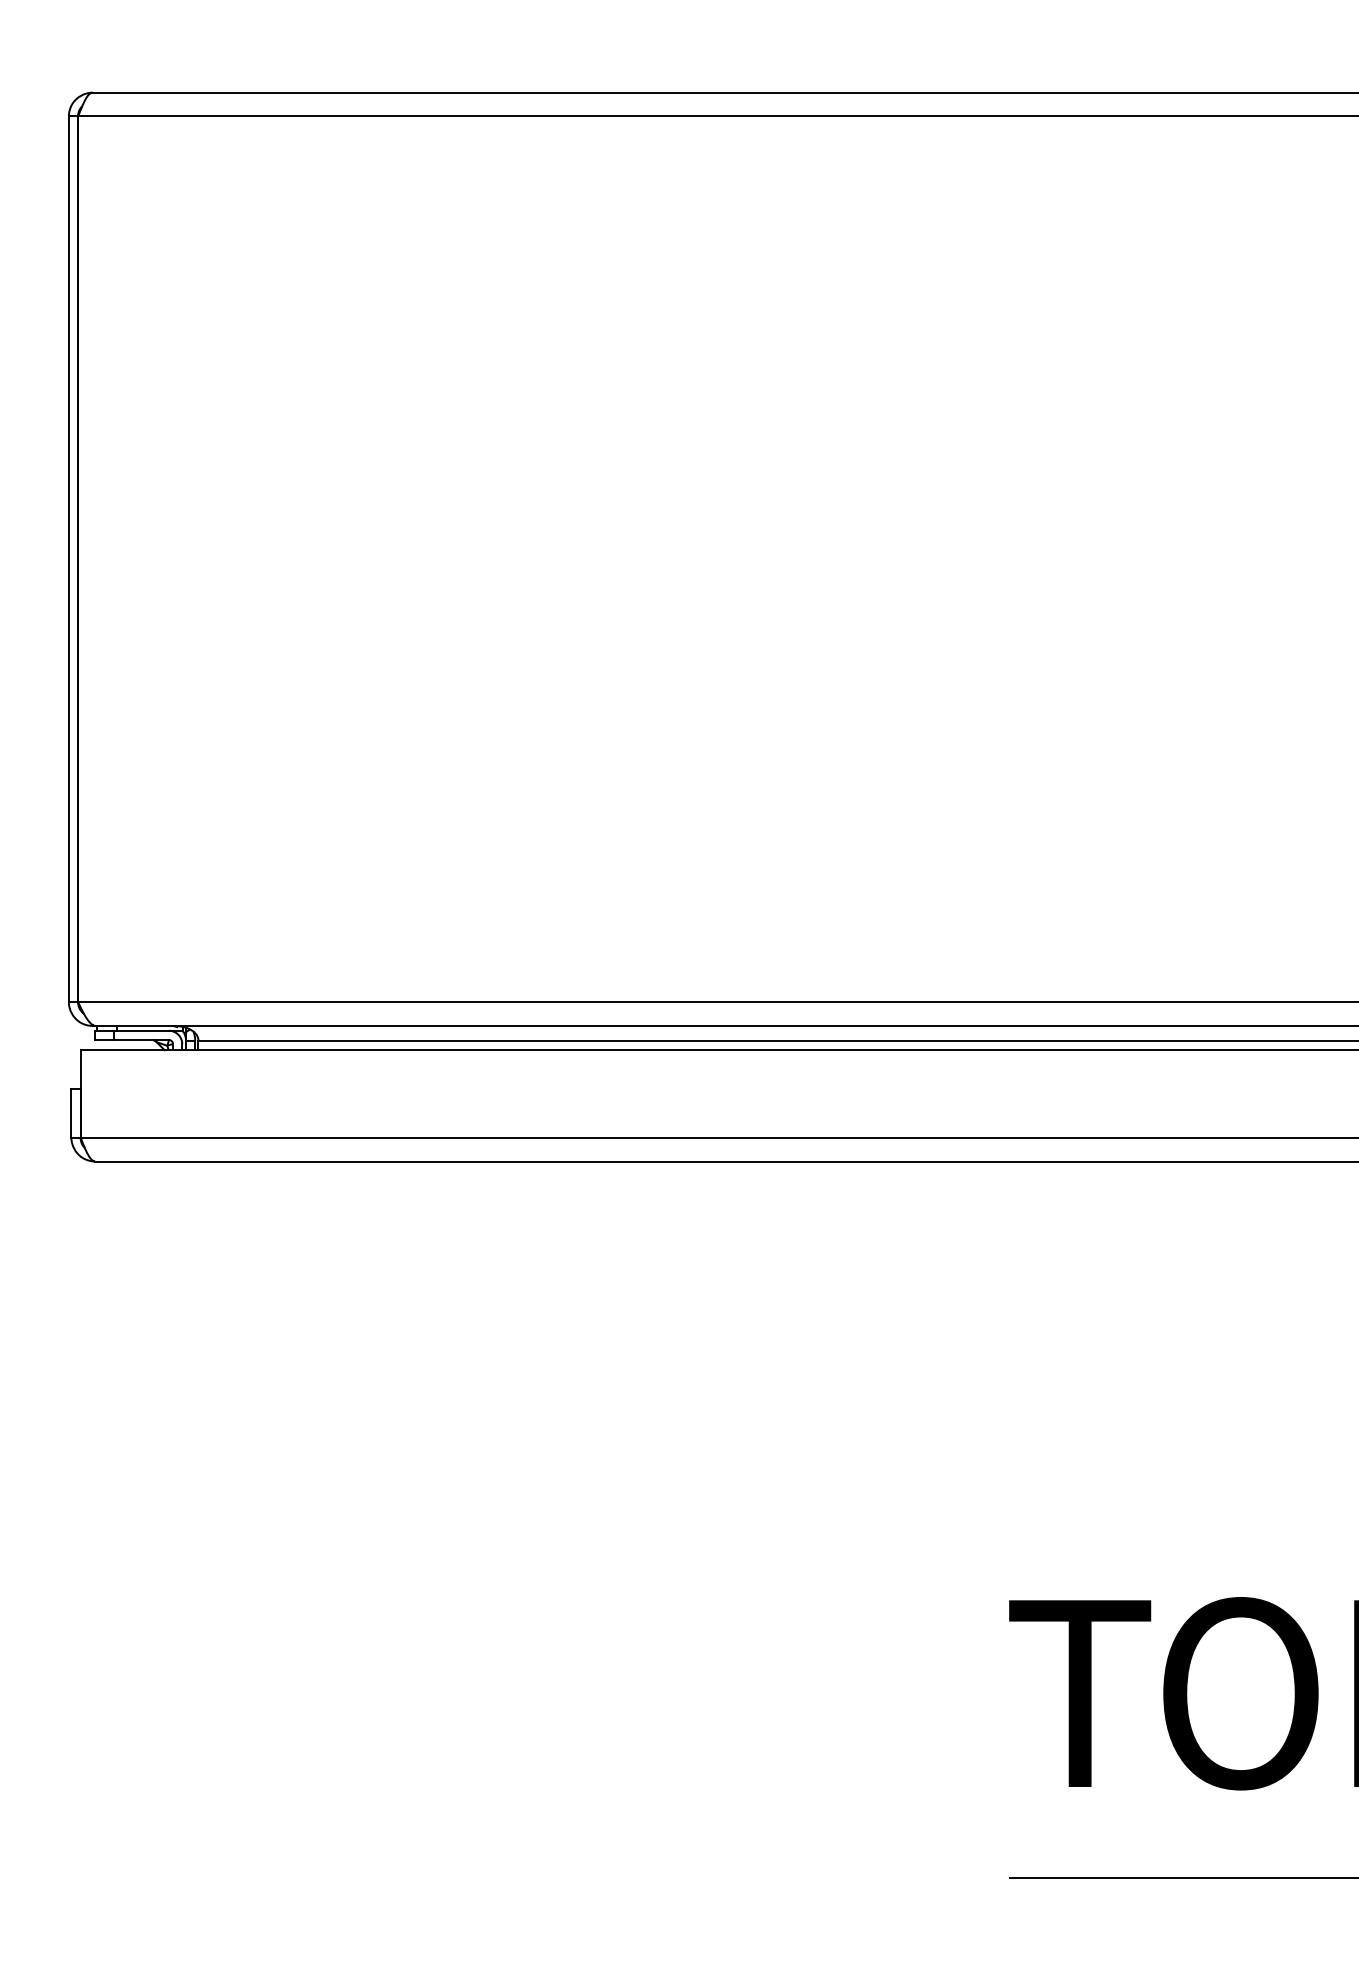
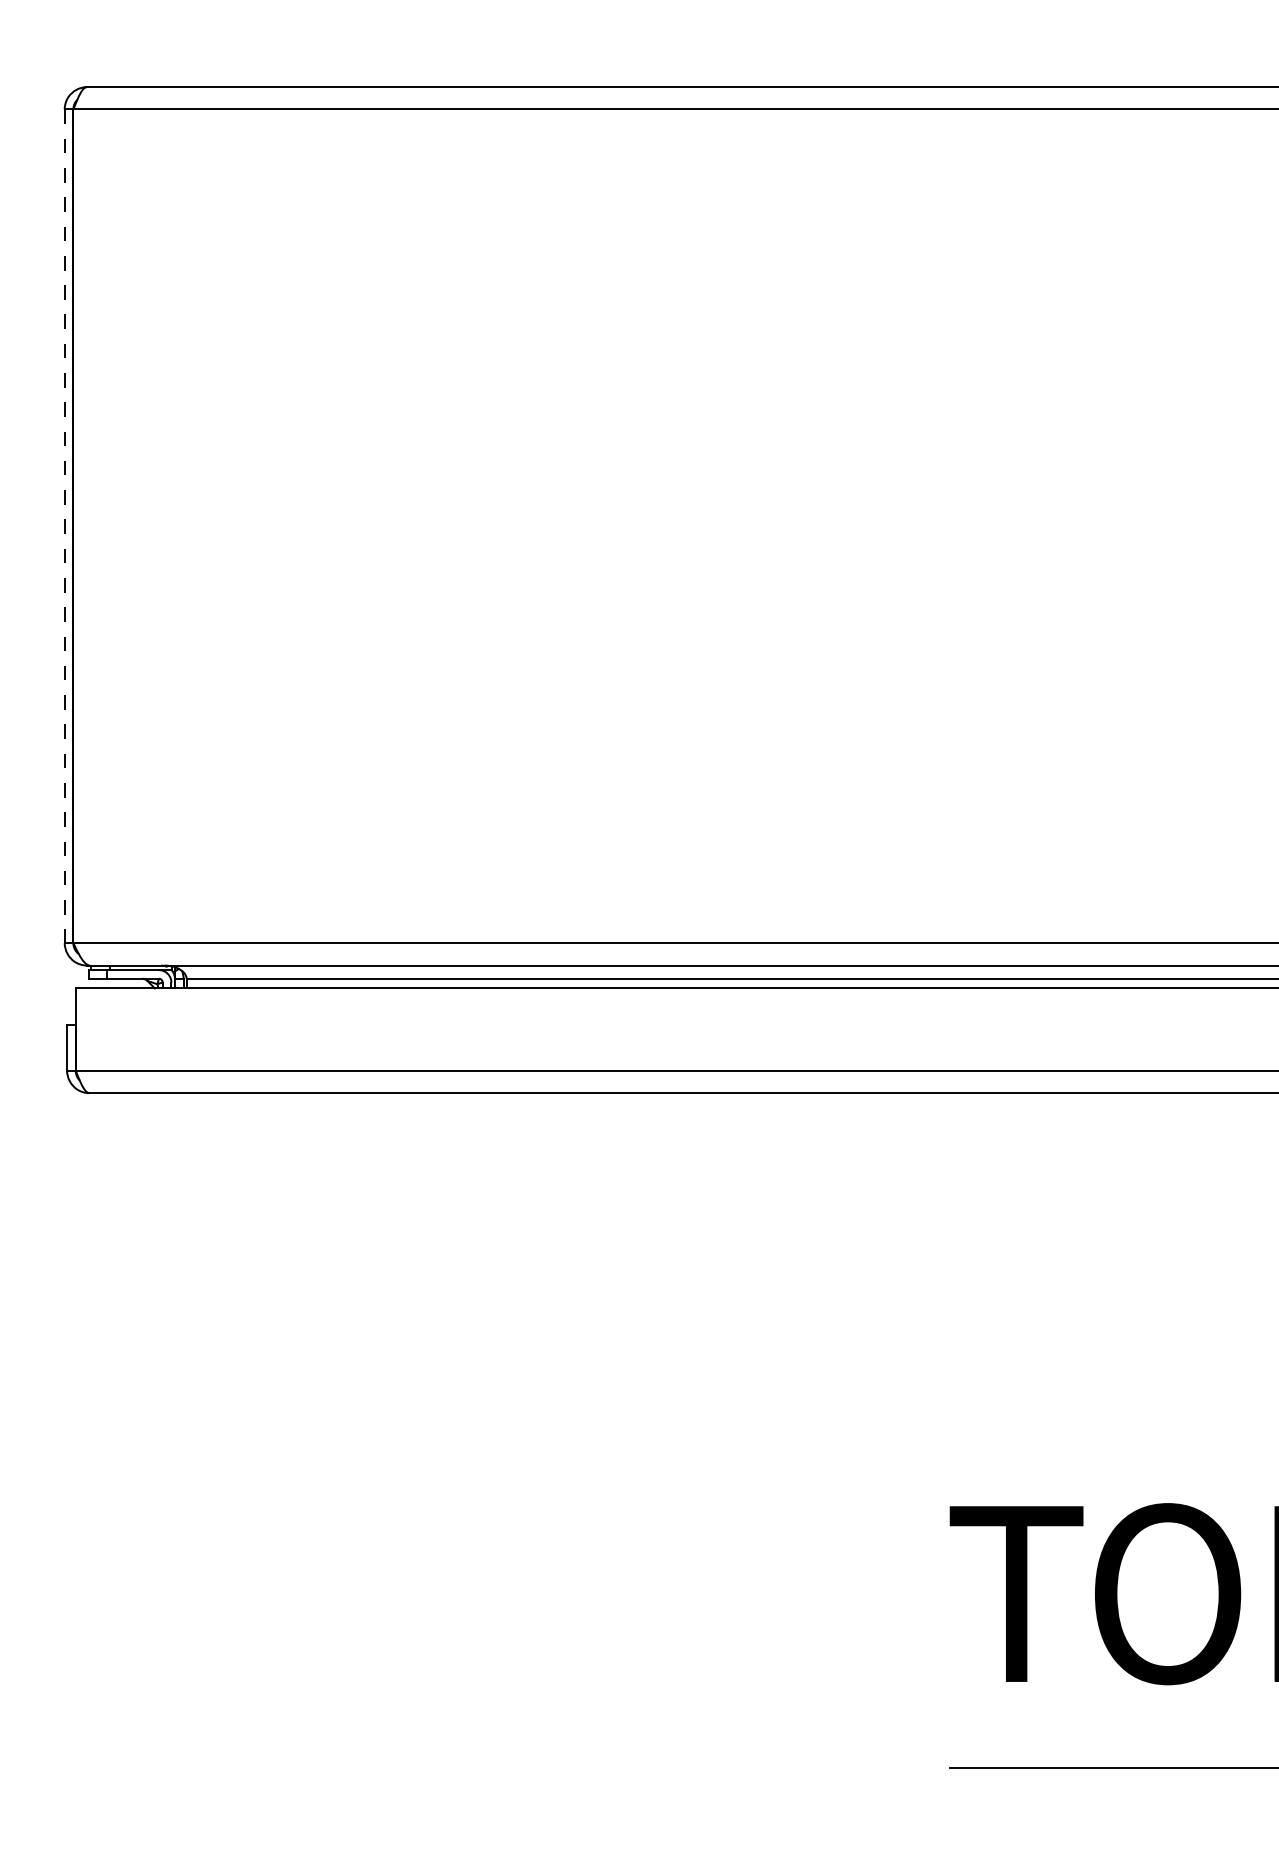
line: (68, 559) -> (64, 526), solid -> dashed

